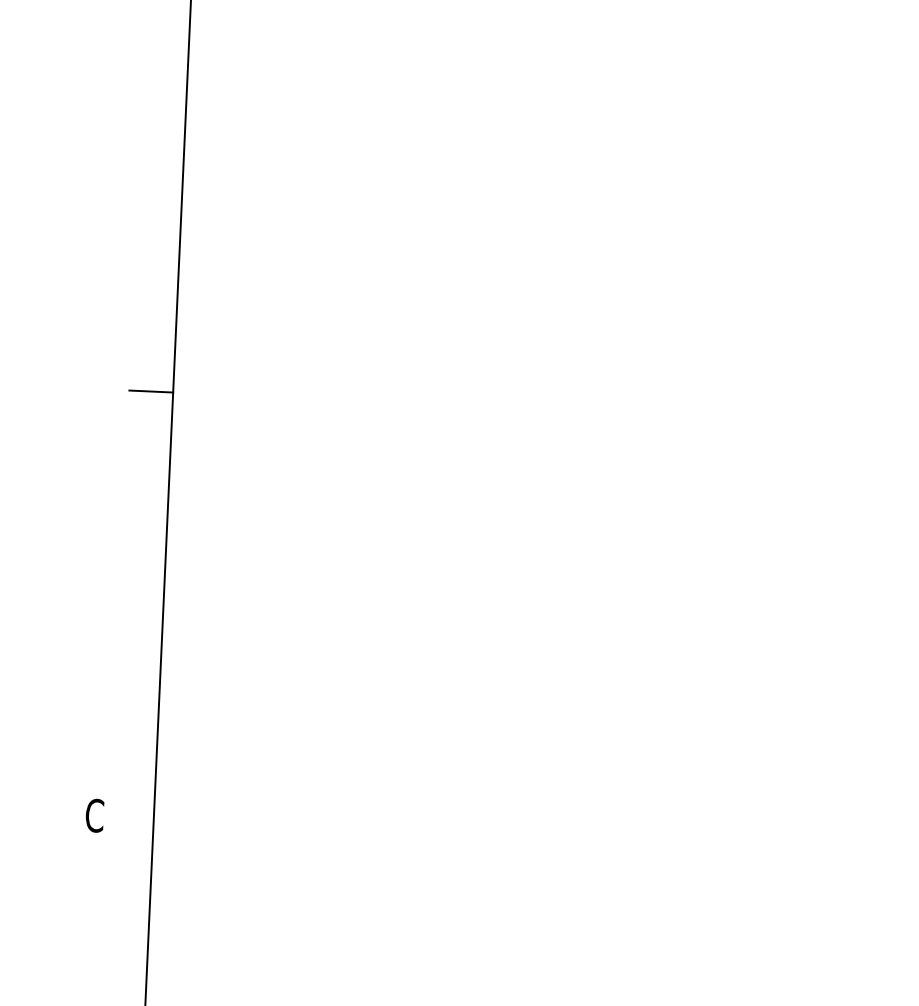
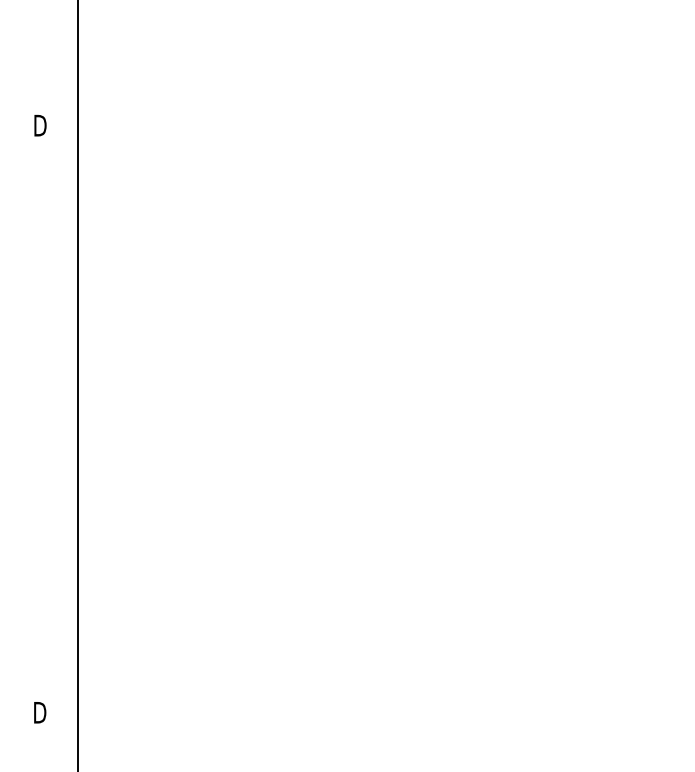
line: (151, 391) -> (63, 432), removed
text: (95, 815) -> (39, 712), C -> D

